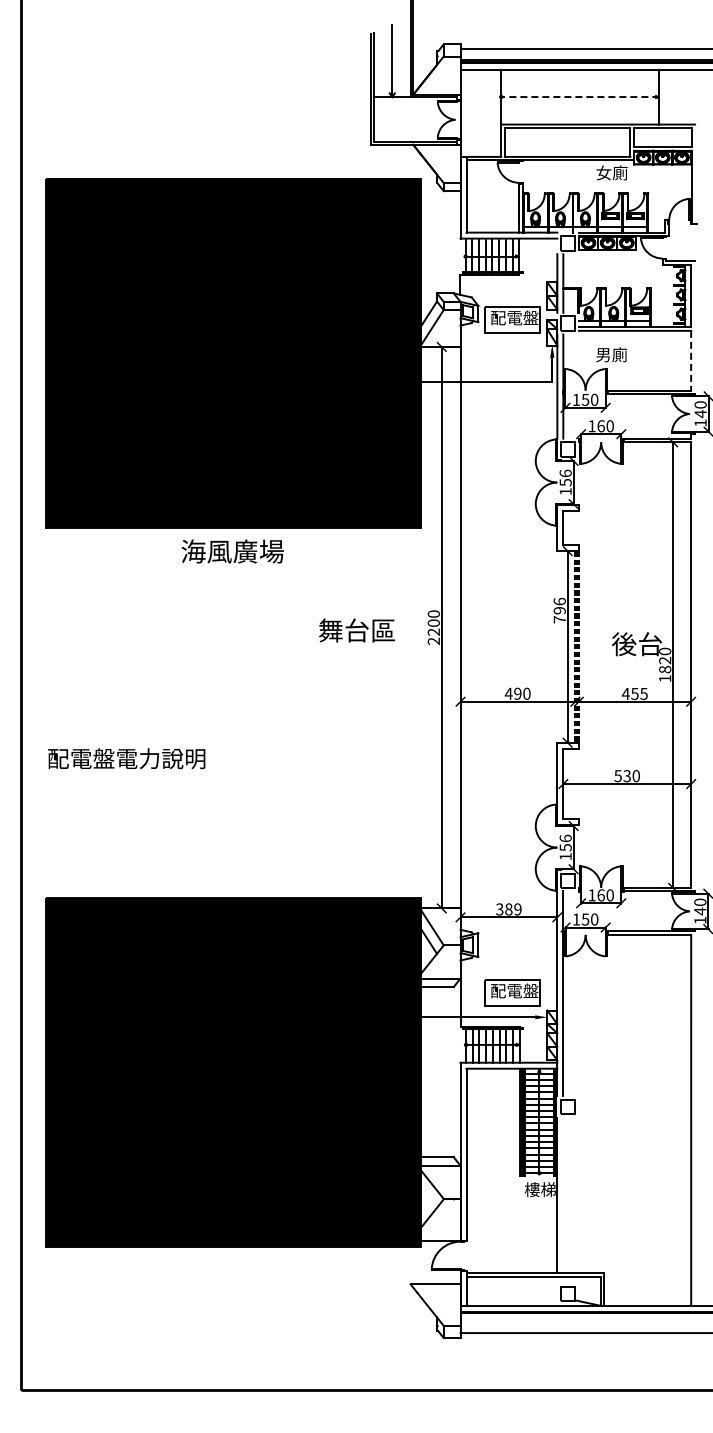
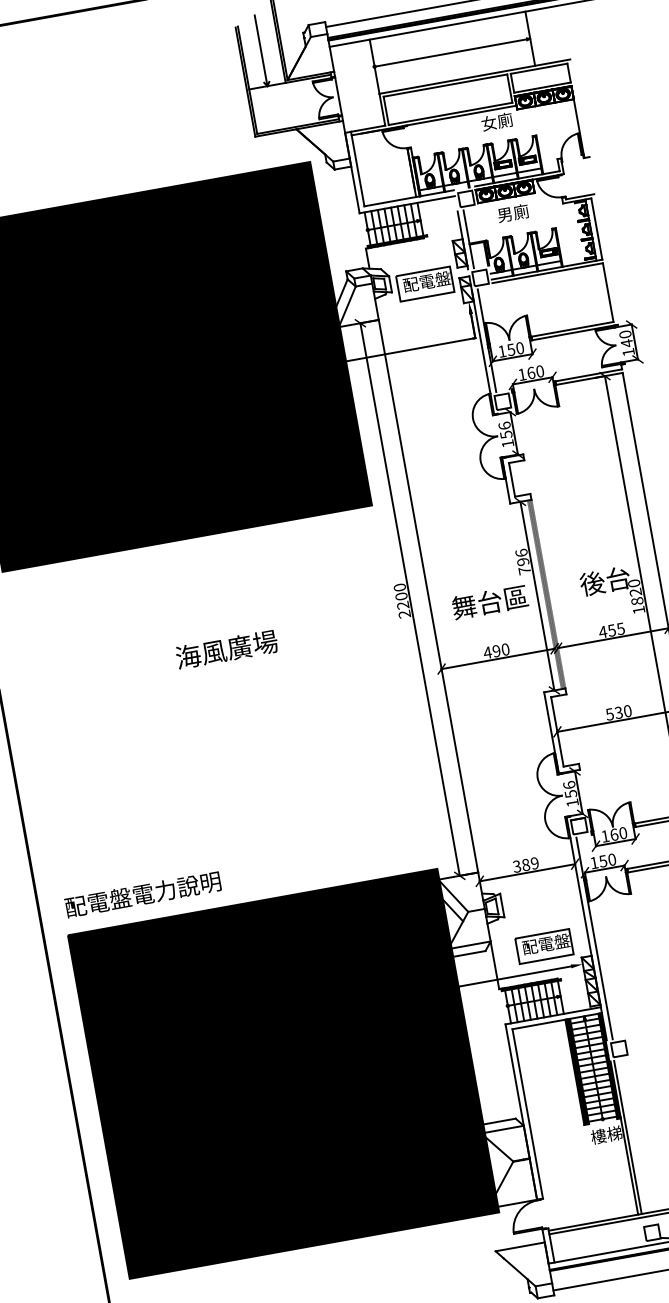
line: (579, 97) -> (451, 53), dashed -> solid
text: (611, 354) -> (512, 213), moved
line: (691, 360) -> (608, 292), dashed -> solid
text: (232, 551) -> (226, 649), moved
text: (356, 630) -> (489, 602), moved
text: (126, 758) -> (142, 894), moved
line: (560, 1195) -> (627, 1137), added

